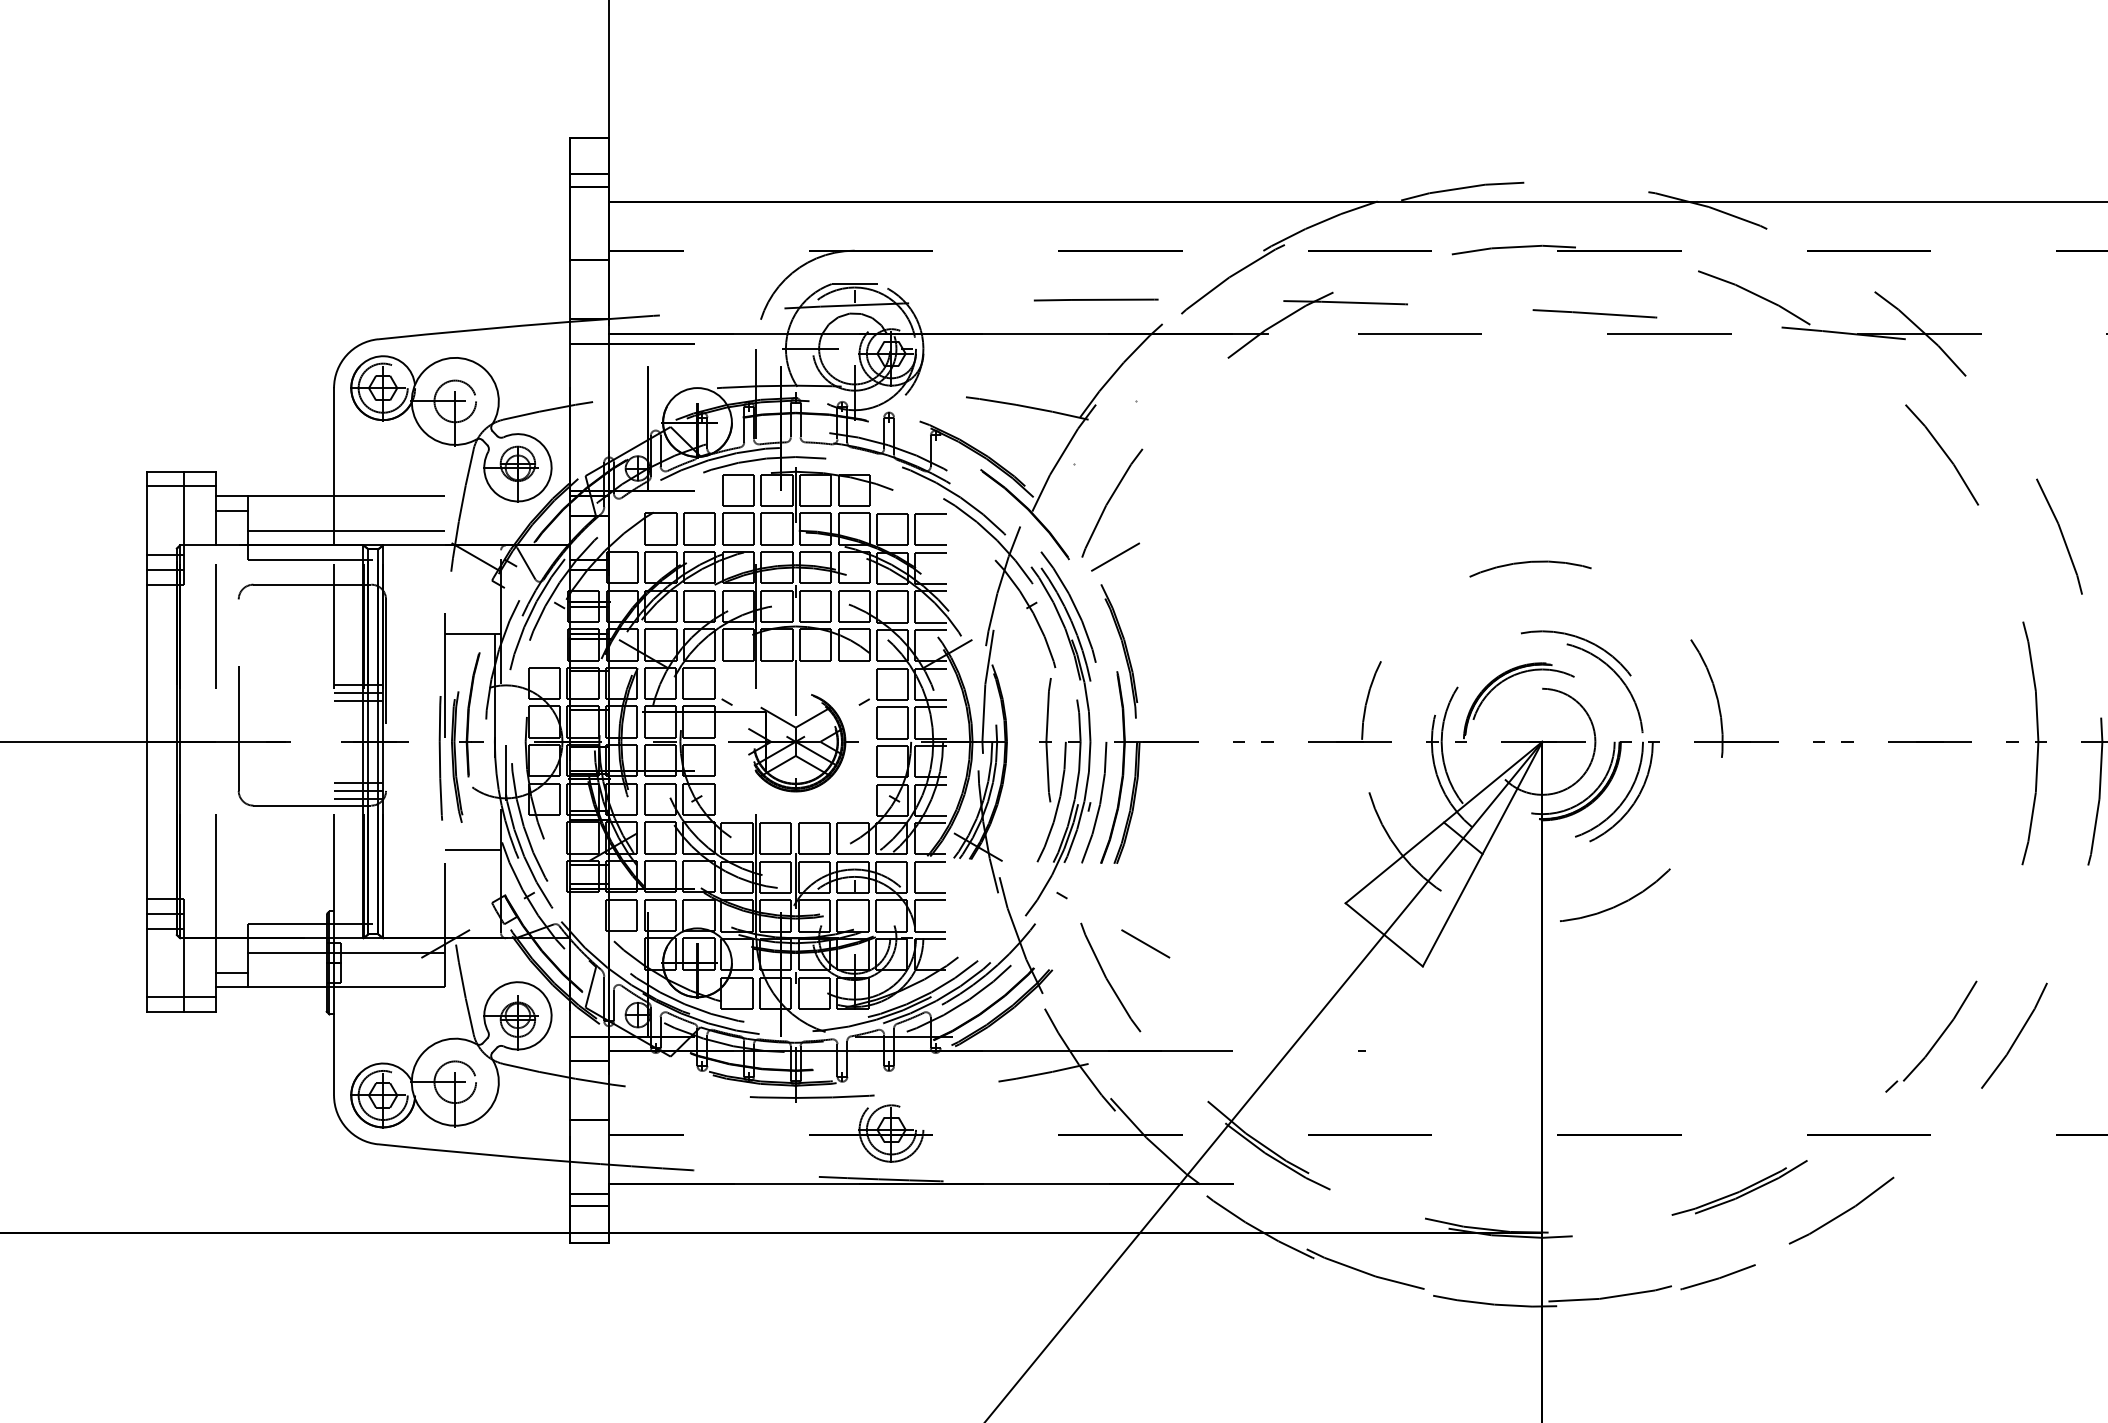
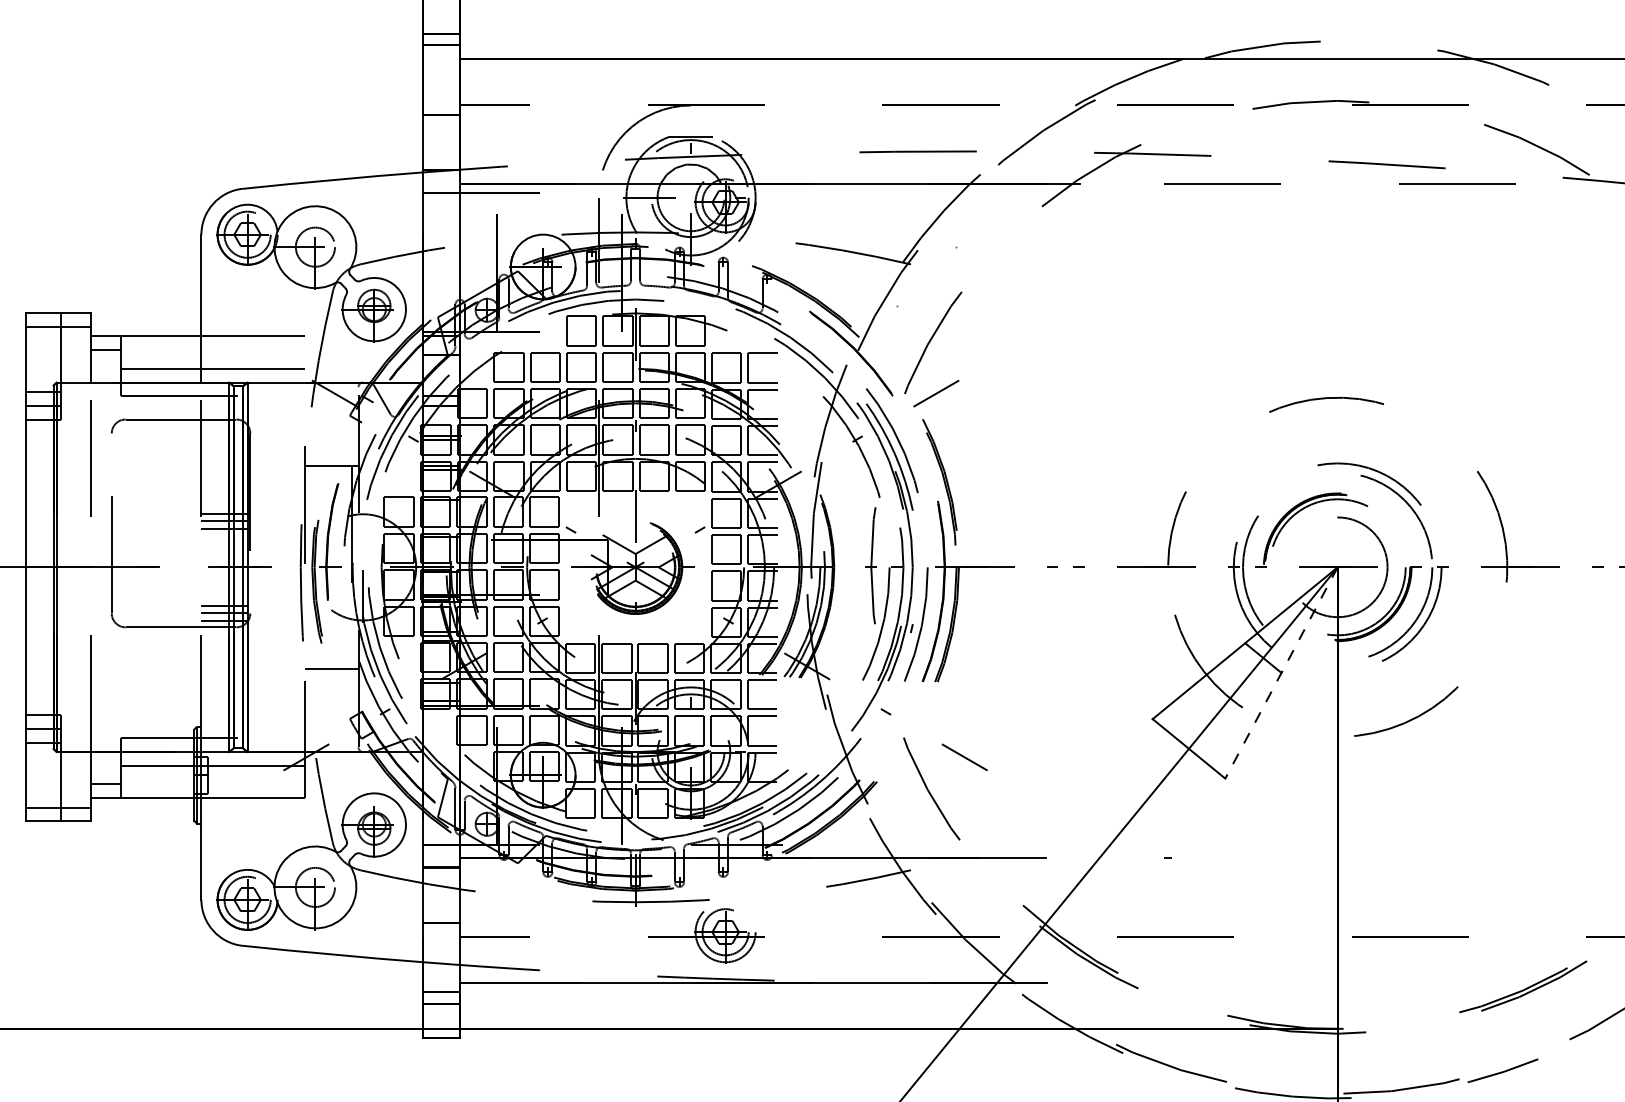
line: (1482, 854) -> (1281, 673), solid -> dashed

